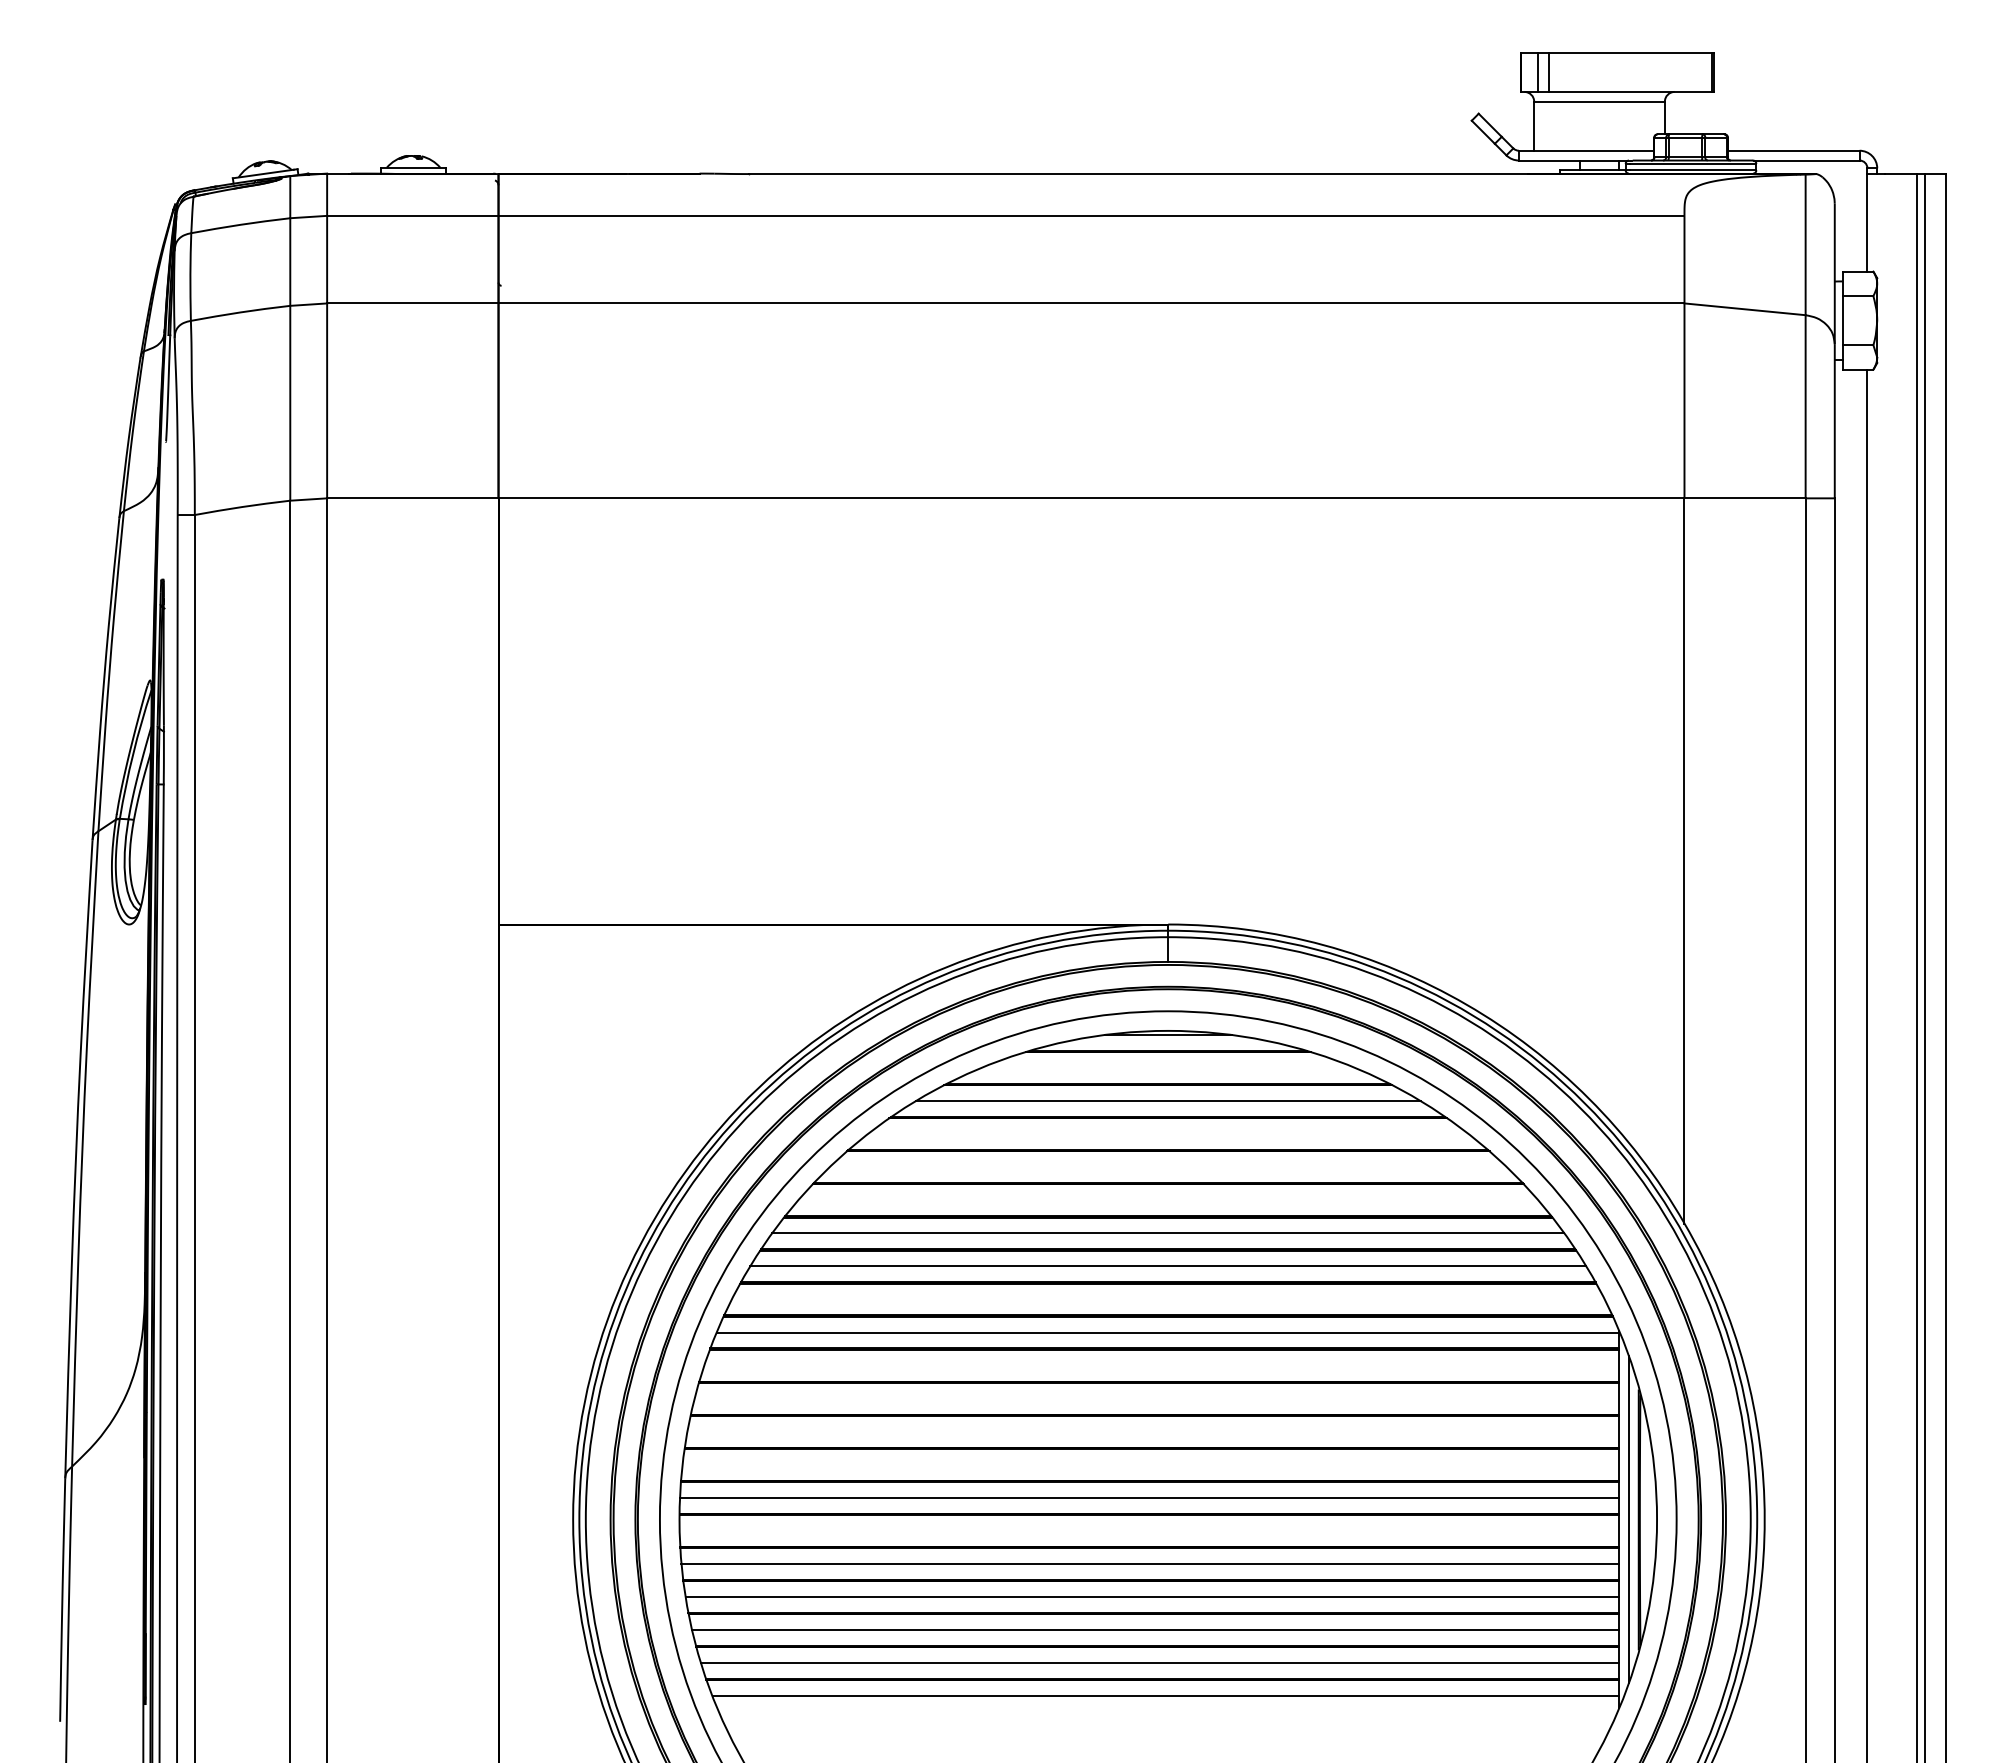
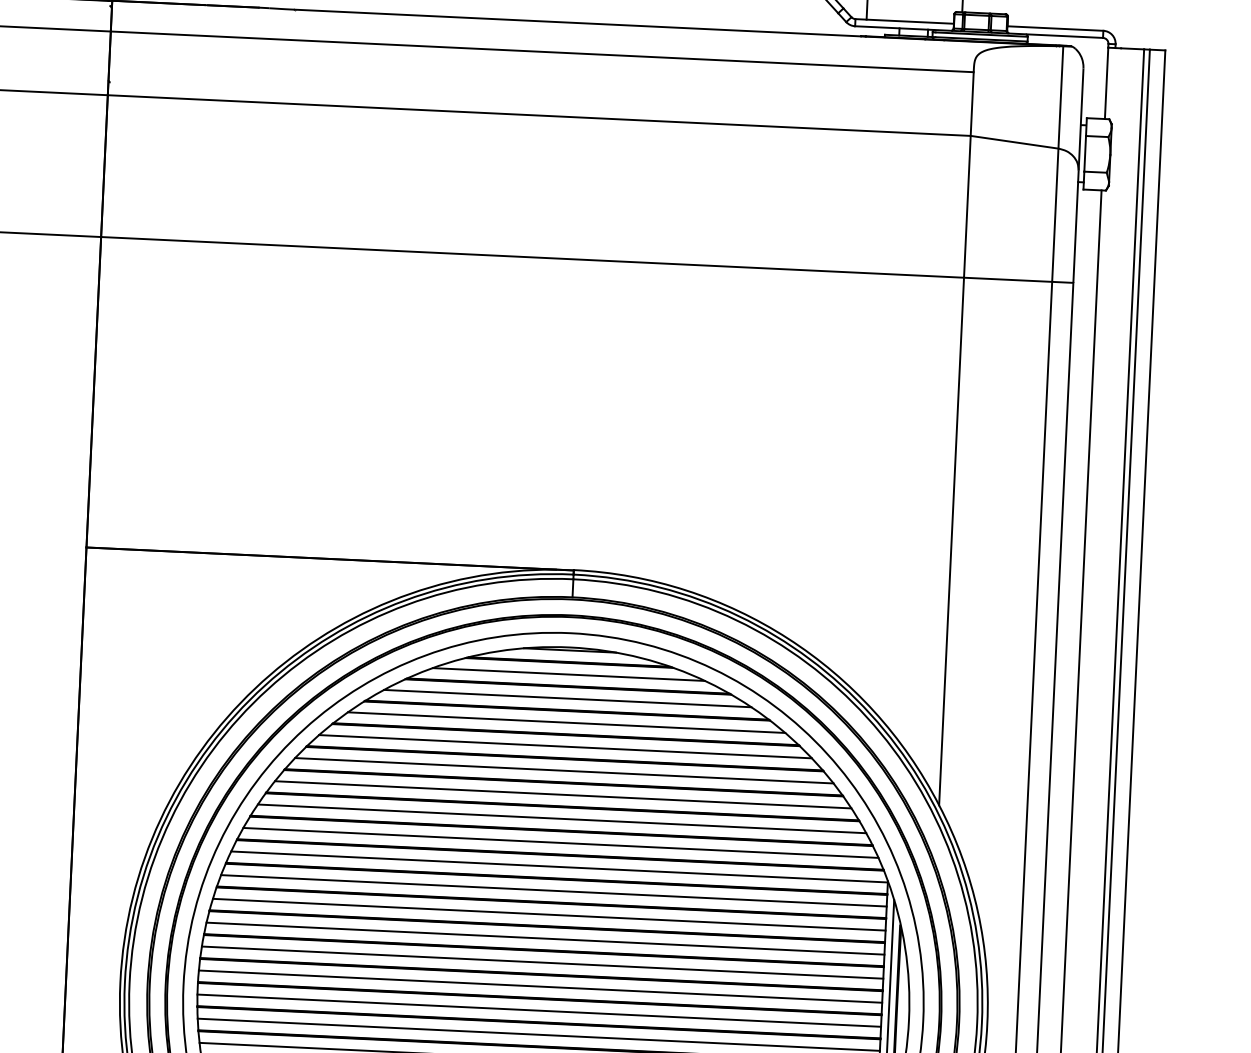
line: (1168, 1068) -> (569, 674), added
line: (1167, 1134) -> (566, 722), added
line: (1167, 1167) -> (564, 746), added
line: (1168, 1200) -> (564, 770), added
line: (1167, 1299) -> (560, 842), added
line: (1161, 1365) -> (553, 890), added
line: (1156, 1398) -> (548, 914), added
line: (1153, 1431) -> (545, 938), added
line: (1150, 1464) -> (542, 962), added
line: (1149, 1530) -> (539, 1010), added

